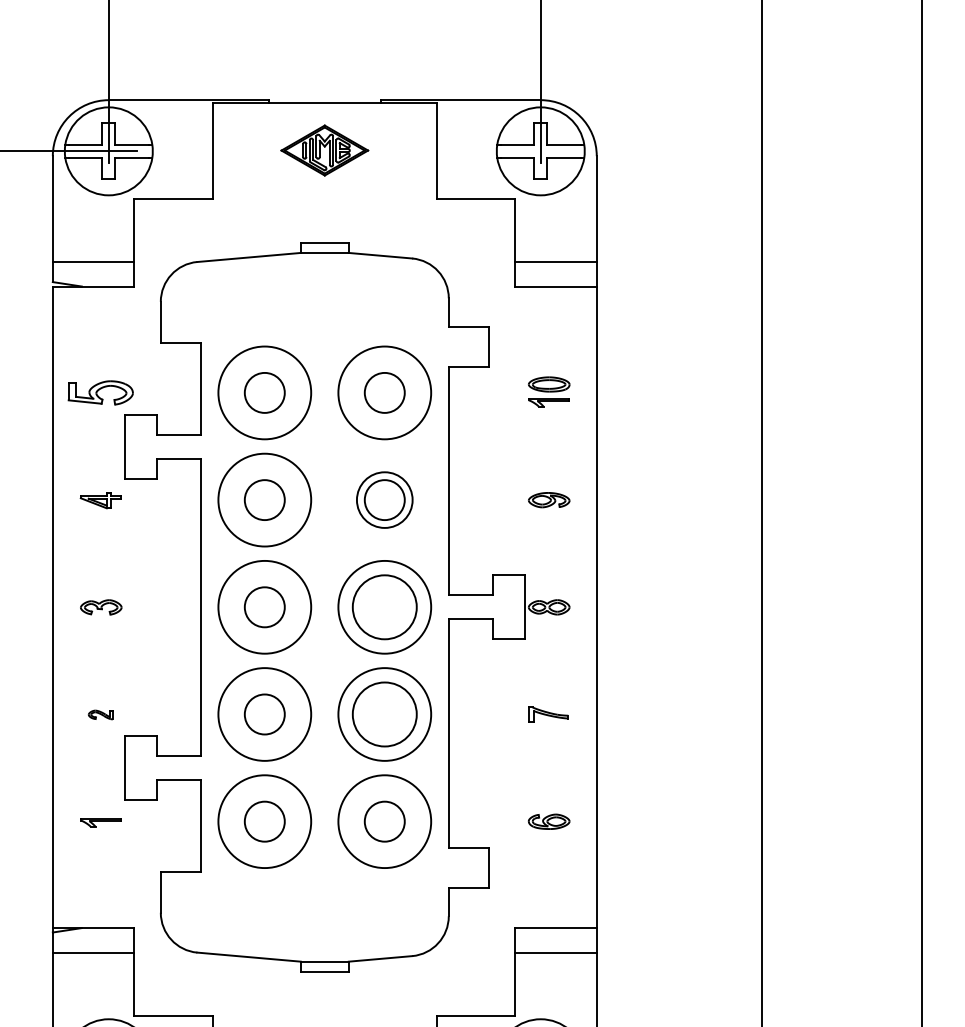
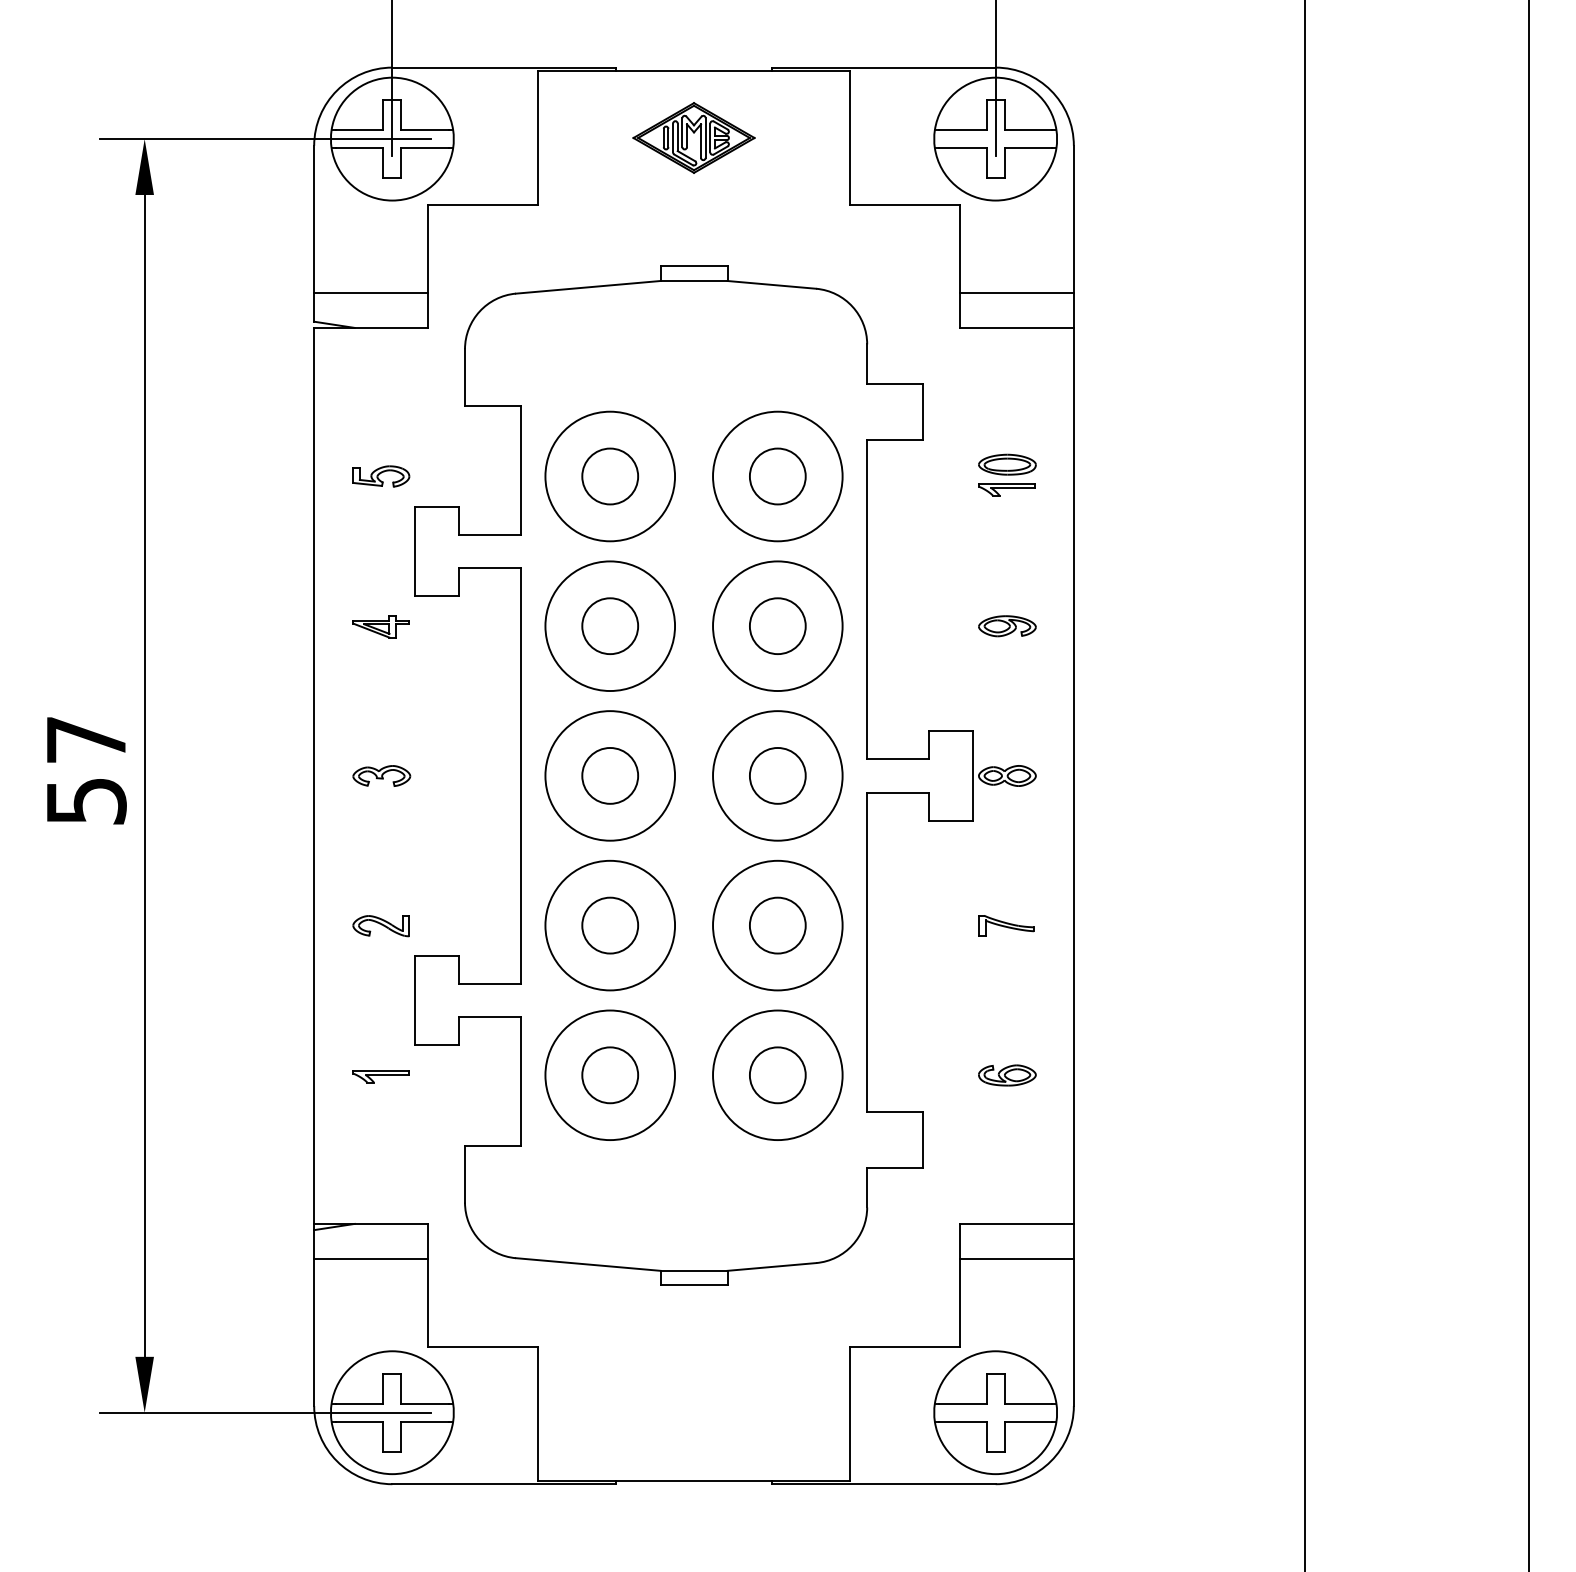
part: (101, 392) -> (381, 476), size x0.62
circle: (384, 500) -> (777, 626), size x1.67
circle: (384, 607) -> (777, 775), size x0.62
circle: (384, 714) -> (777, 925), size x0.62
part: (100, 715) -> (380, 926), size x1.67

